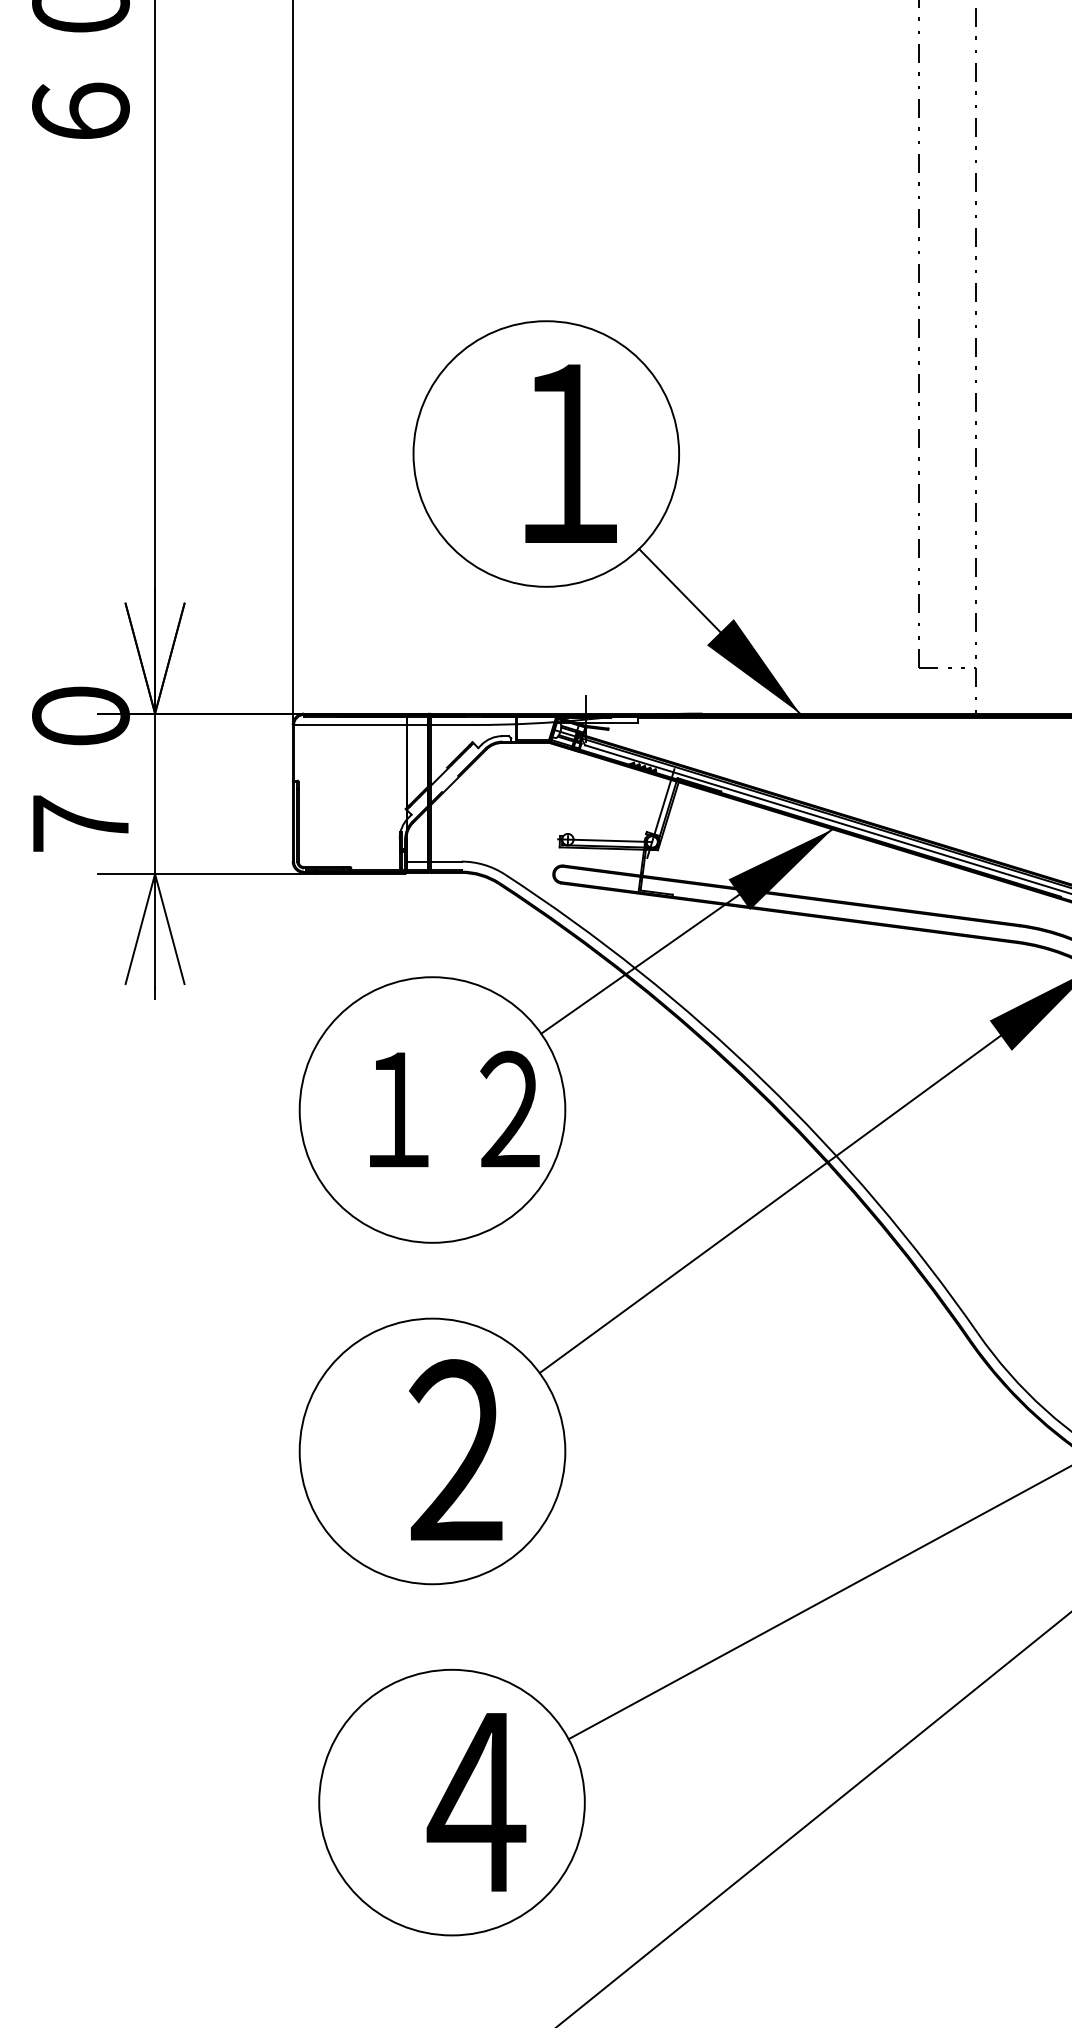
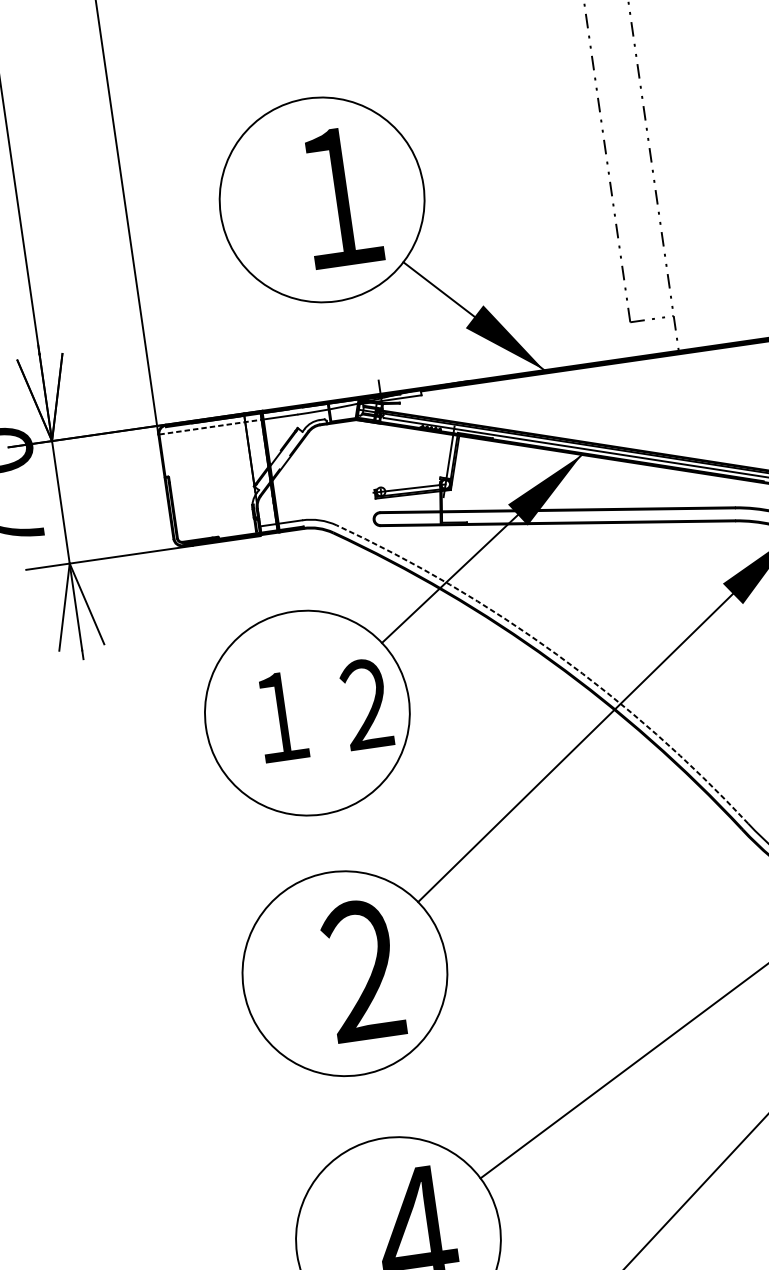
line: (361, 724) -> (210, 426), solid -> dashed
arc: (763, 1081) -> (556, 654), solid -> dashed

